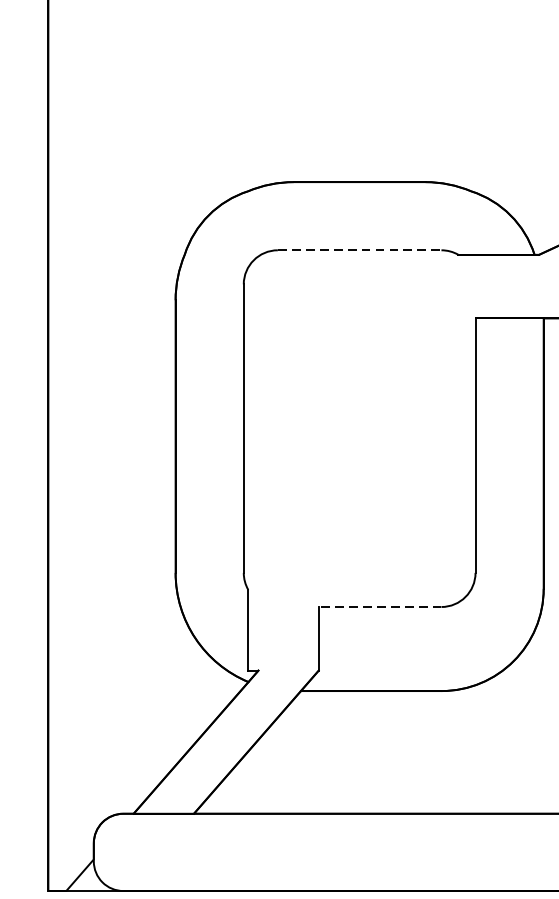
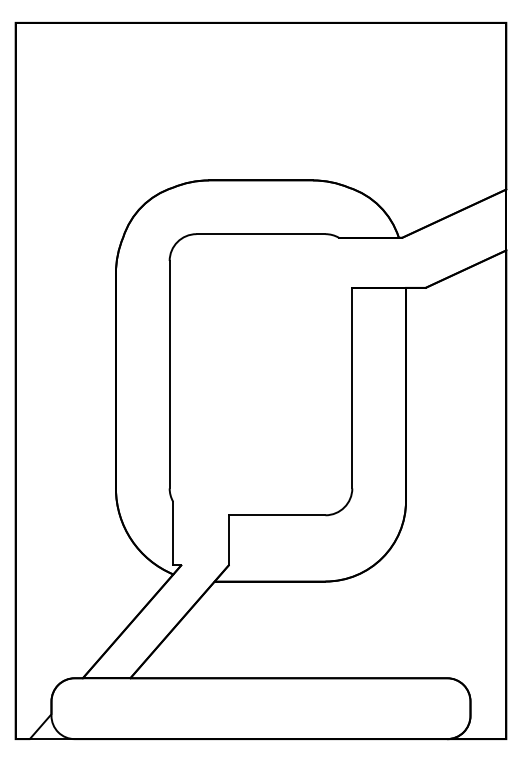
line: (360, 250) -> (261, 234), dashed -> solid
line: (379, 607) -> (276, 515), dashed -> solid

